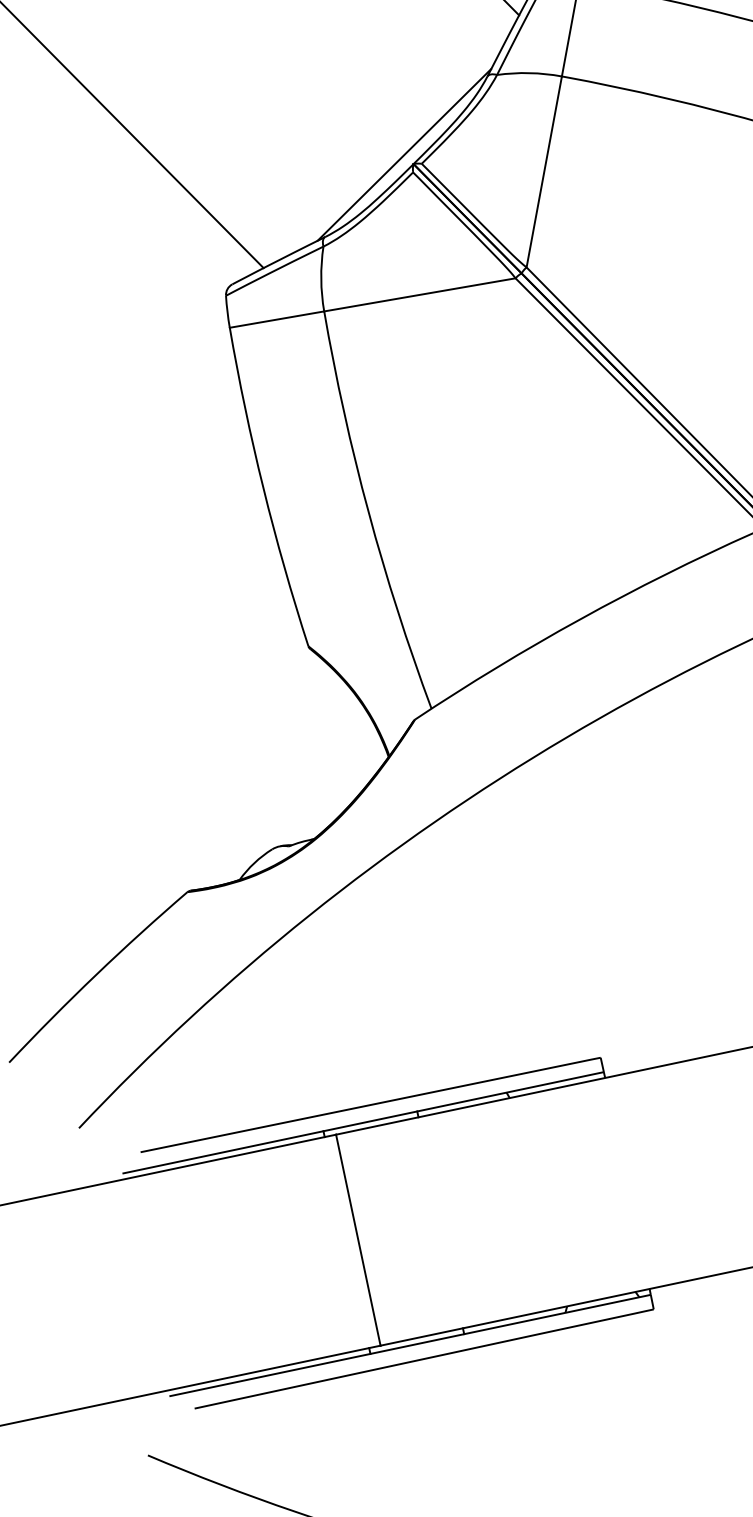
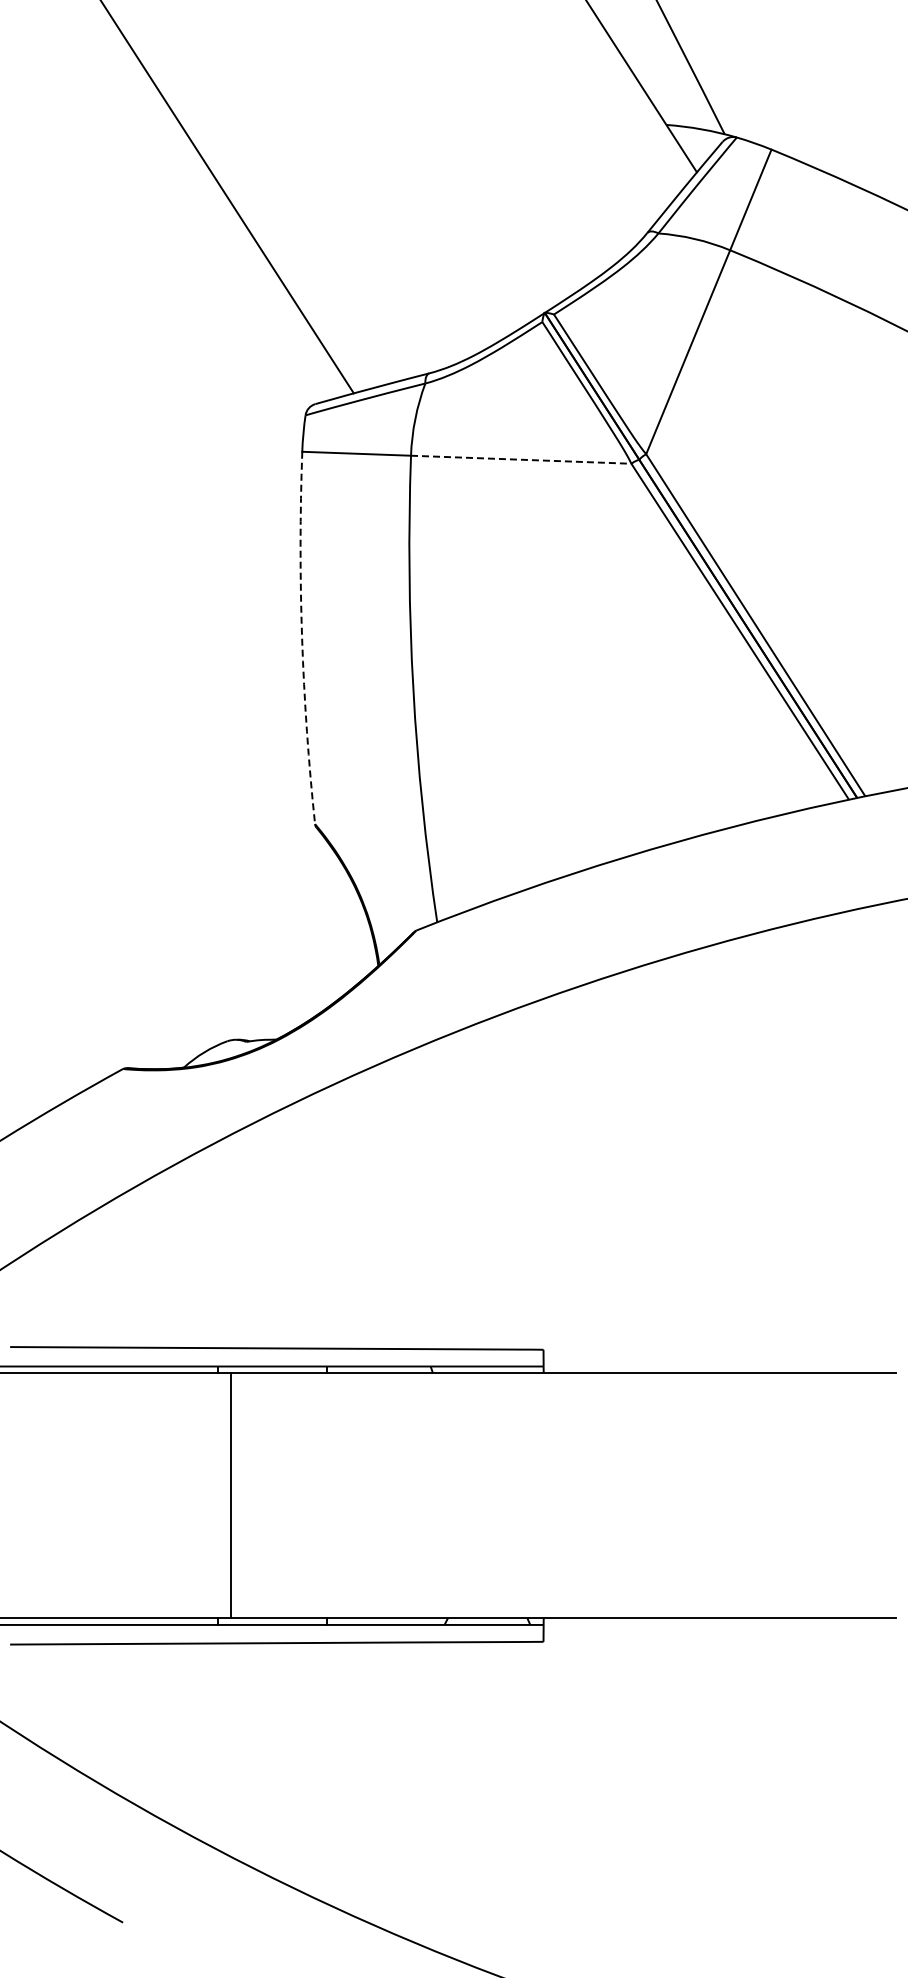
line: (404, 154) -> (536, 300), removed
line: (420, 294) -> (521, 459), solid -> dashed
arc: (263, 488) -> (302, 638), solid -> dashed

